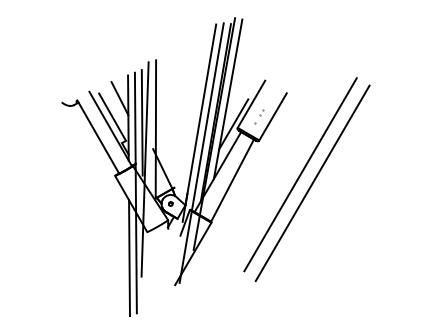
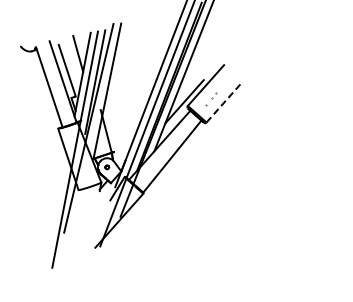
line: (273, 116) -> (225, 101), solid -> dashed
line: (300, 174) -> (240, 164), removed
line: (312, 183) -> (250, 175), removed
line: (129, 258) -> (55, 212), removed

